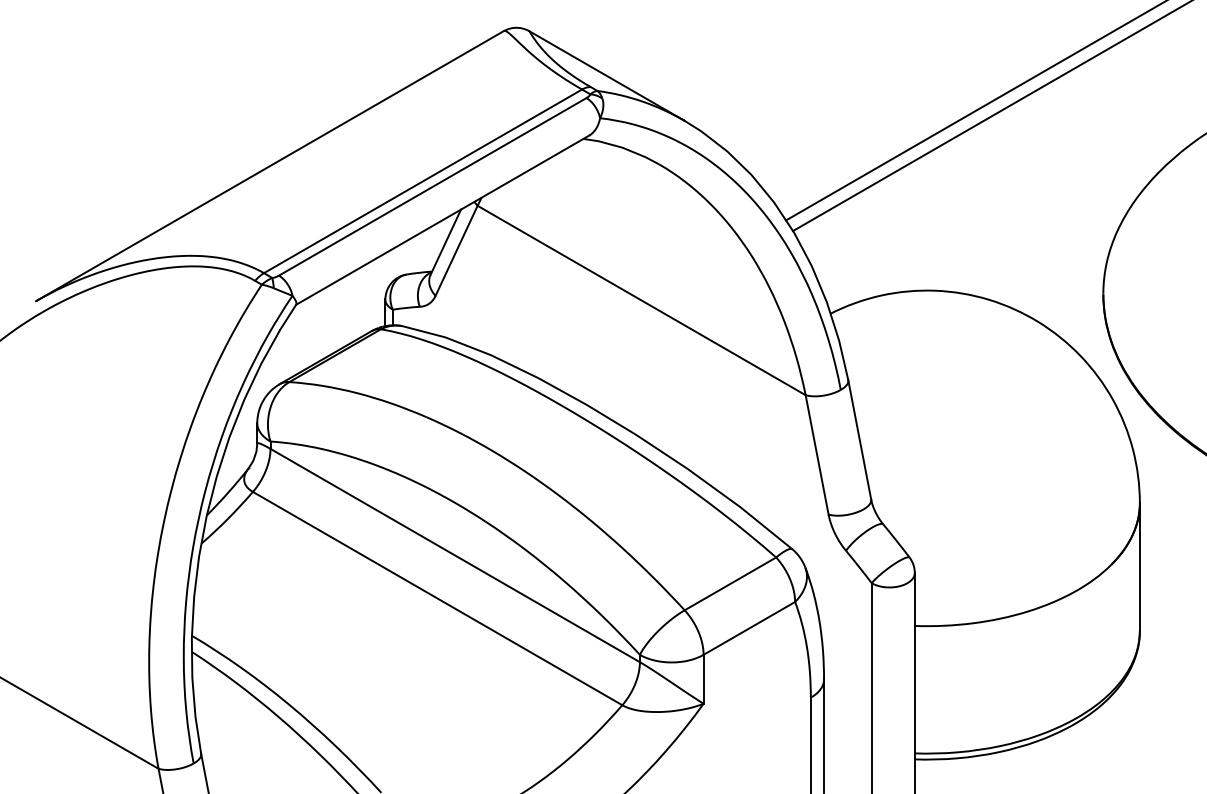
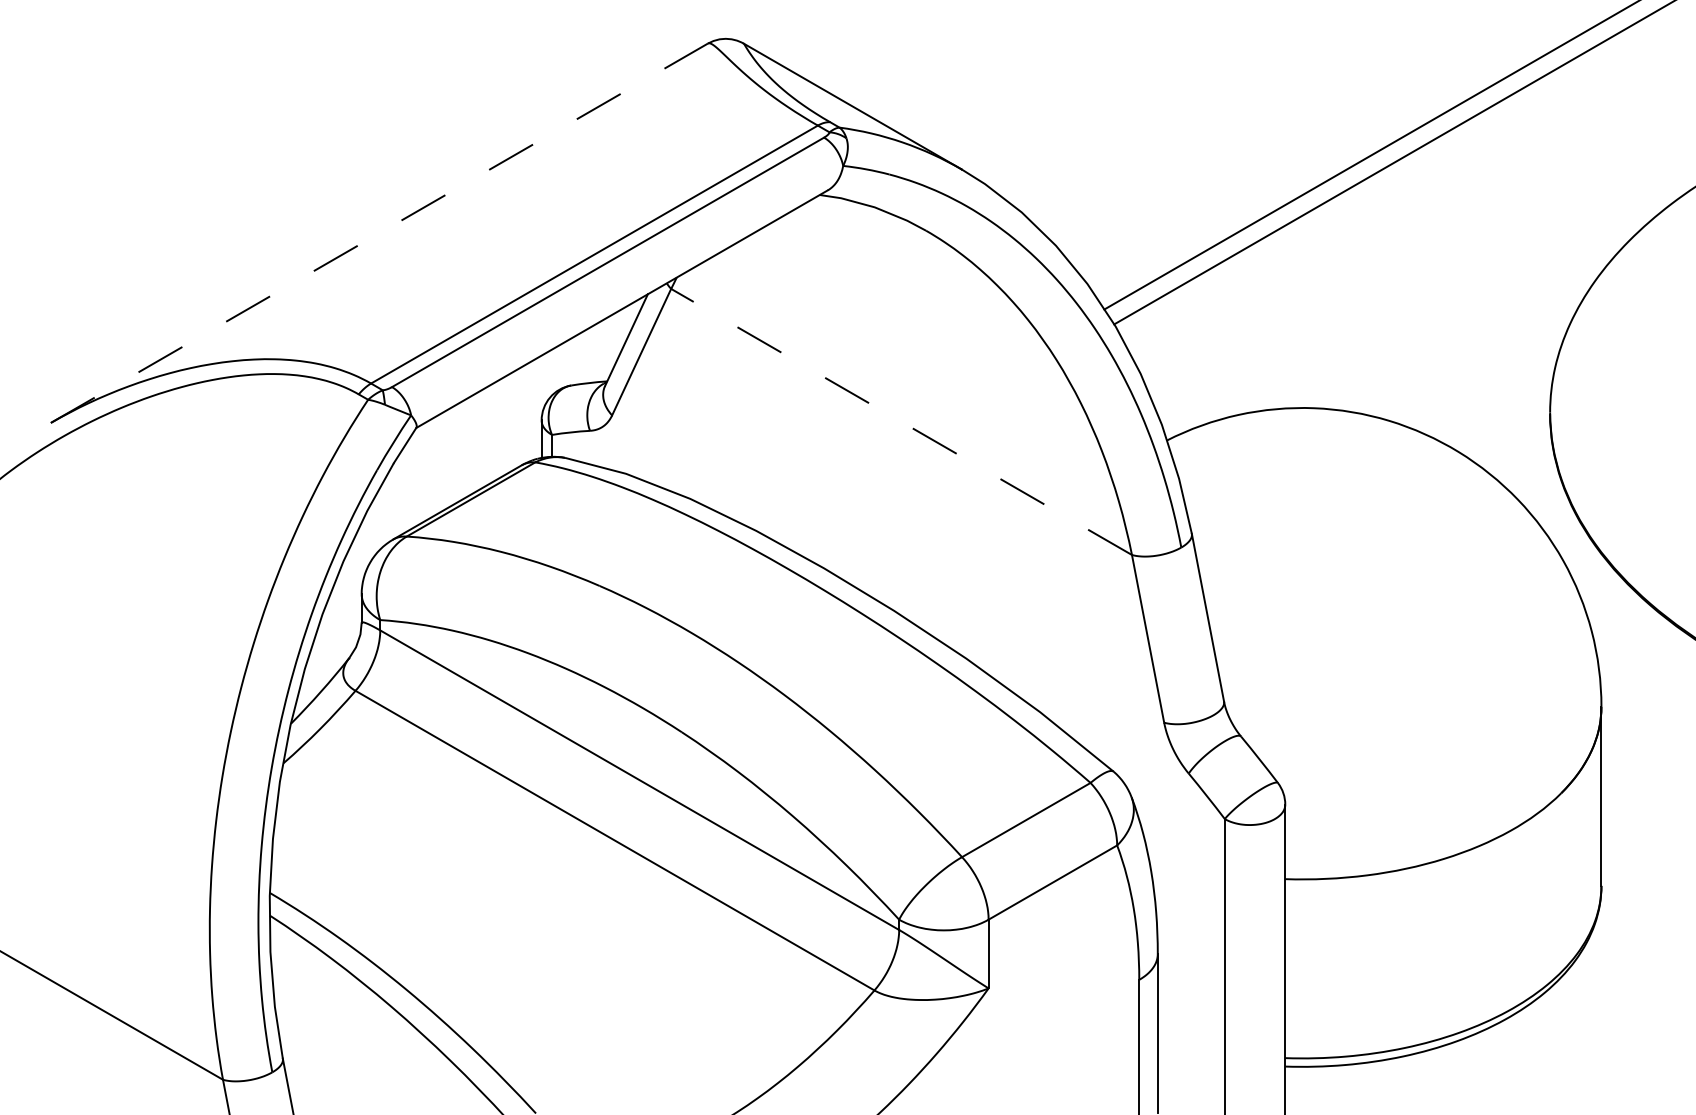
line: (269, 166) -> (379, 233), solid -> dashed
line: (641, 300) -> (901, 421), solid -> dashed

